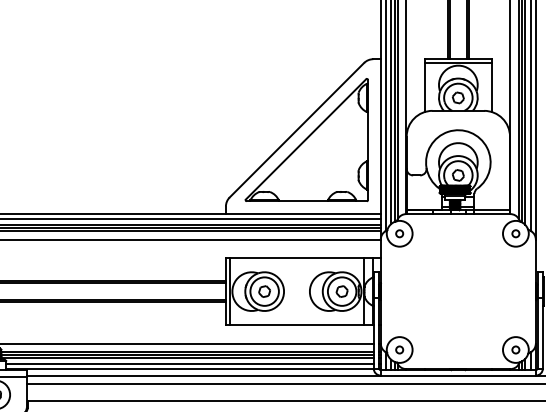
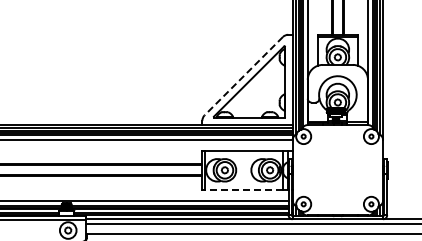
line: (296, 130) -> (243, 76), solid -> dashed
line: (296, 326) -> (243, 190), solid -> dashed

